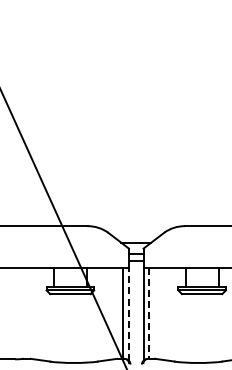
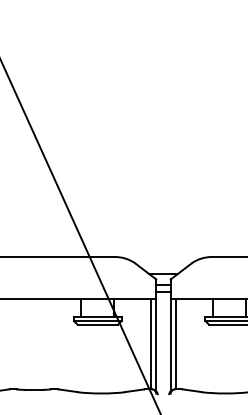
line: (129, 313) -> (156, 344), dashed -> solid
line: (149, 313) -> (176, 344), dashed -> solid

